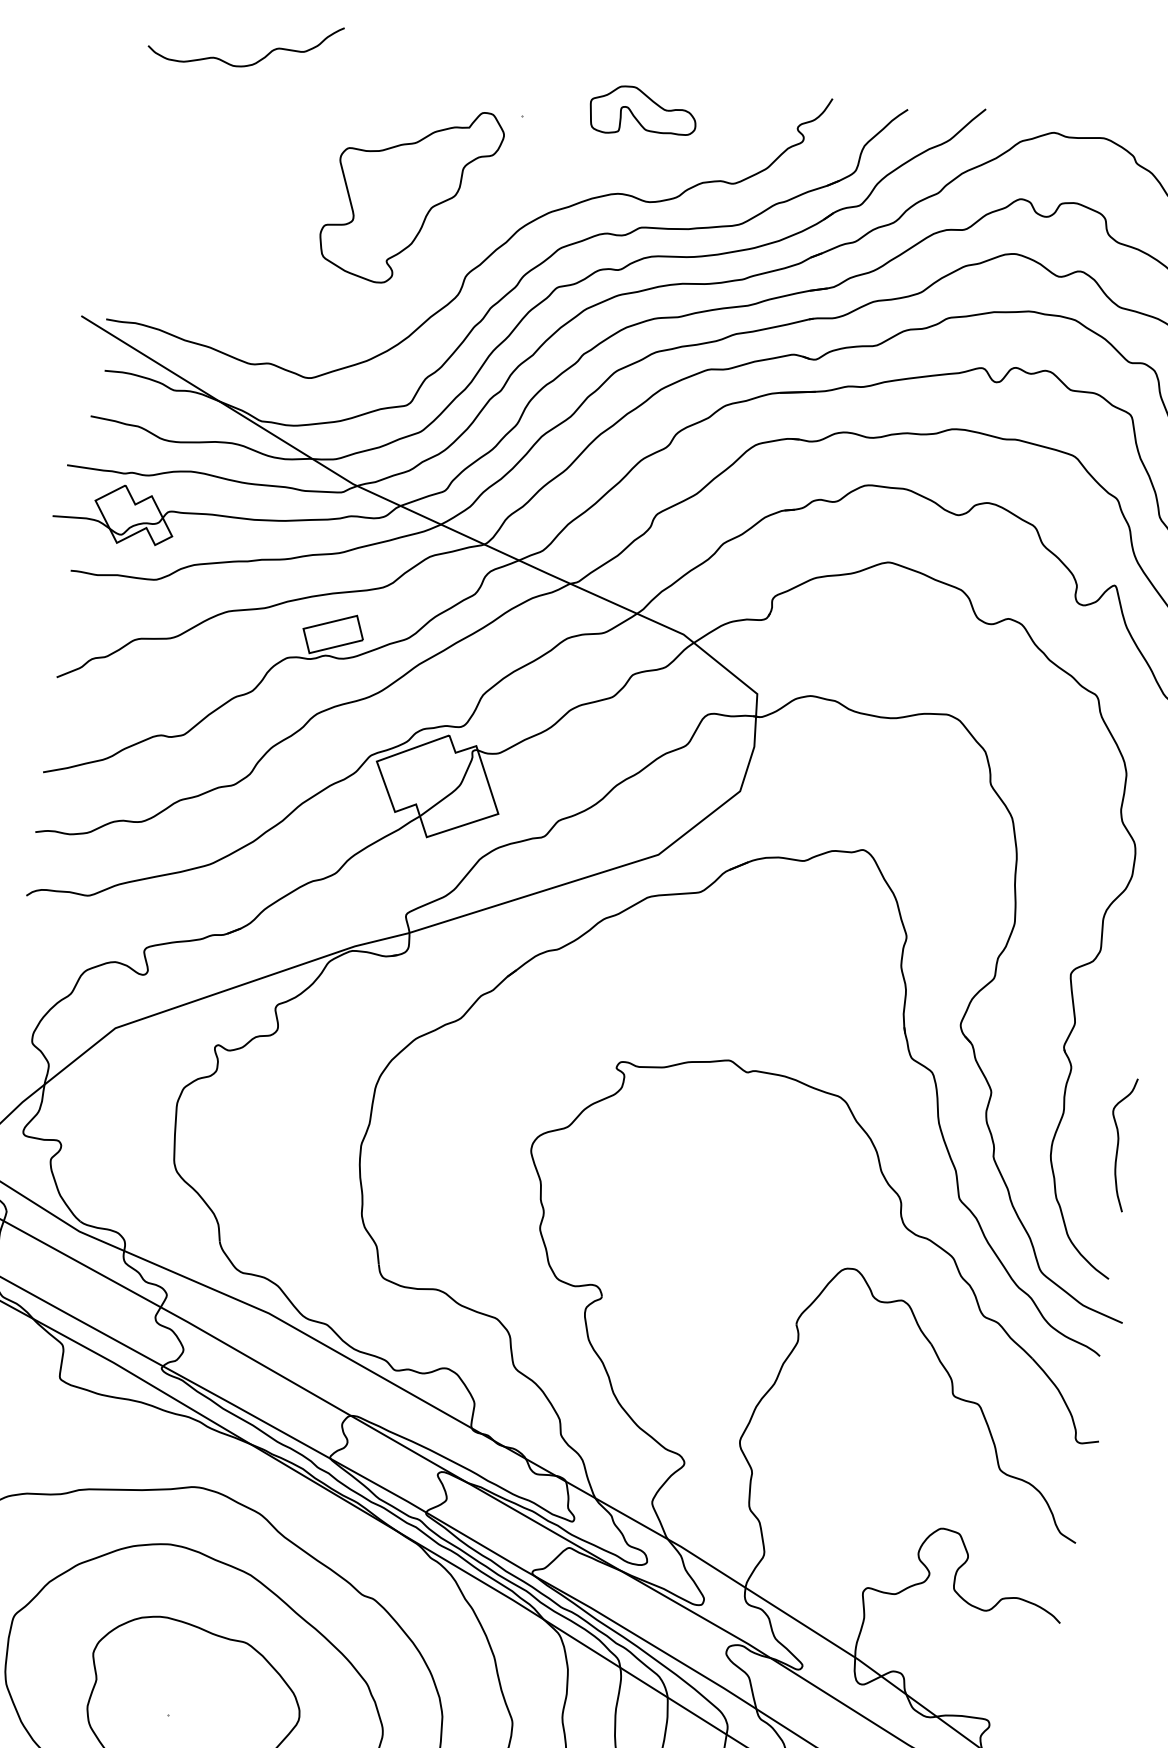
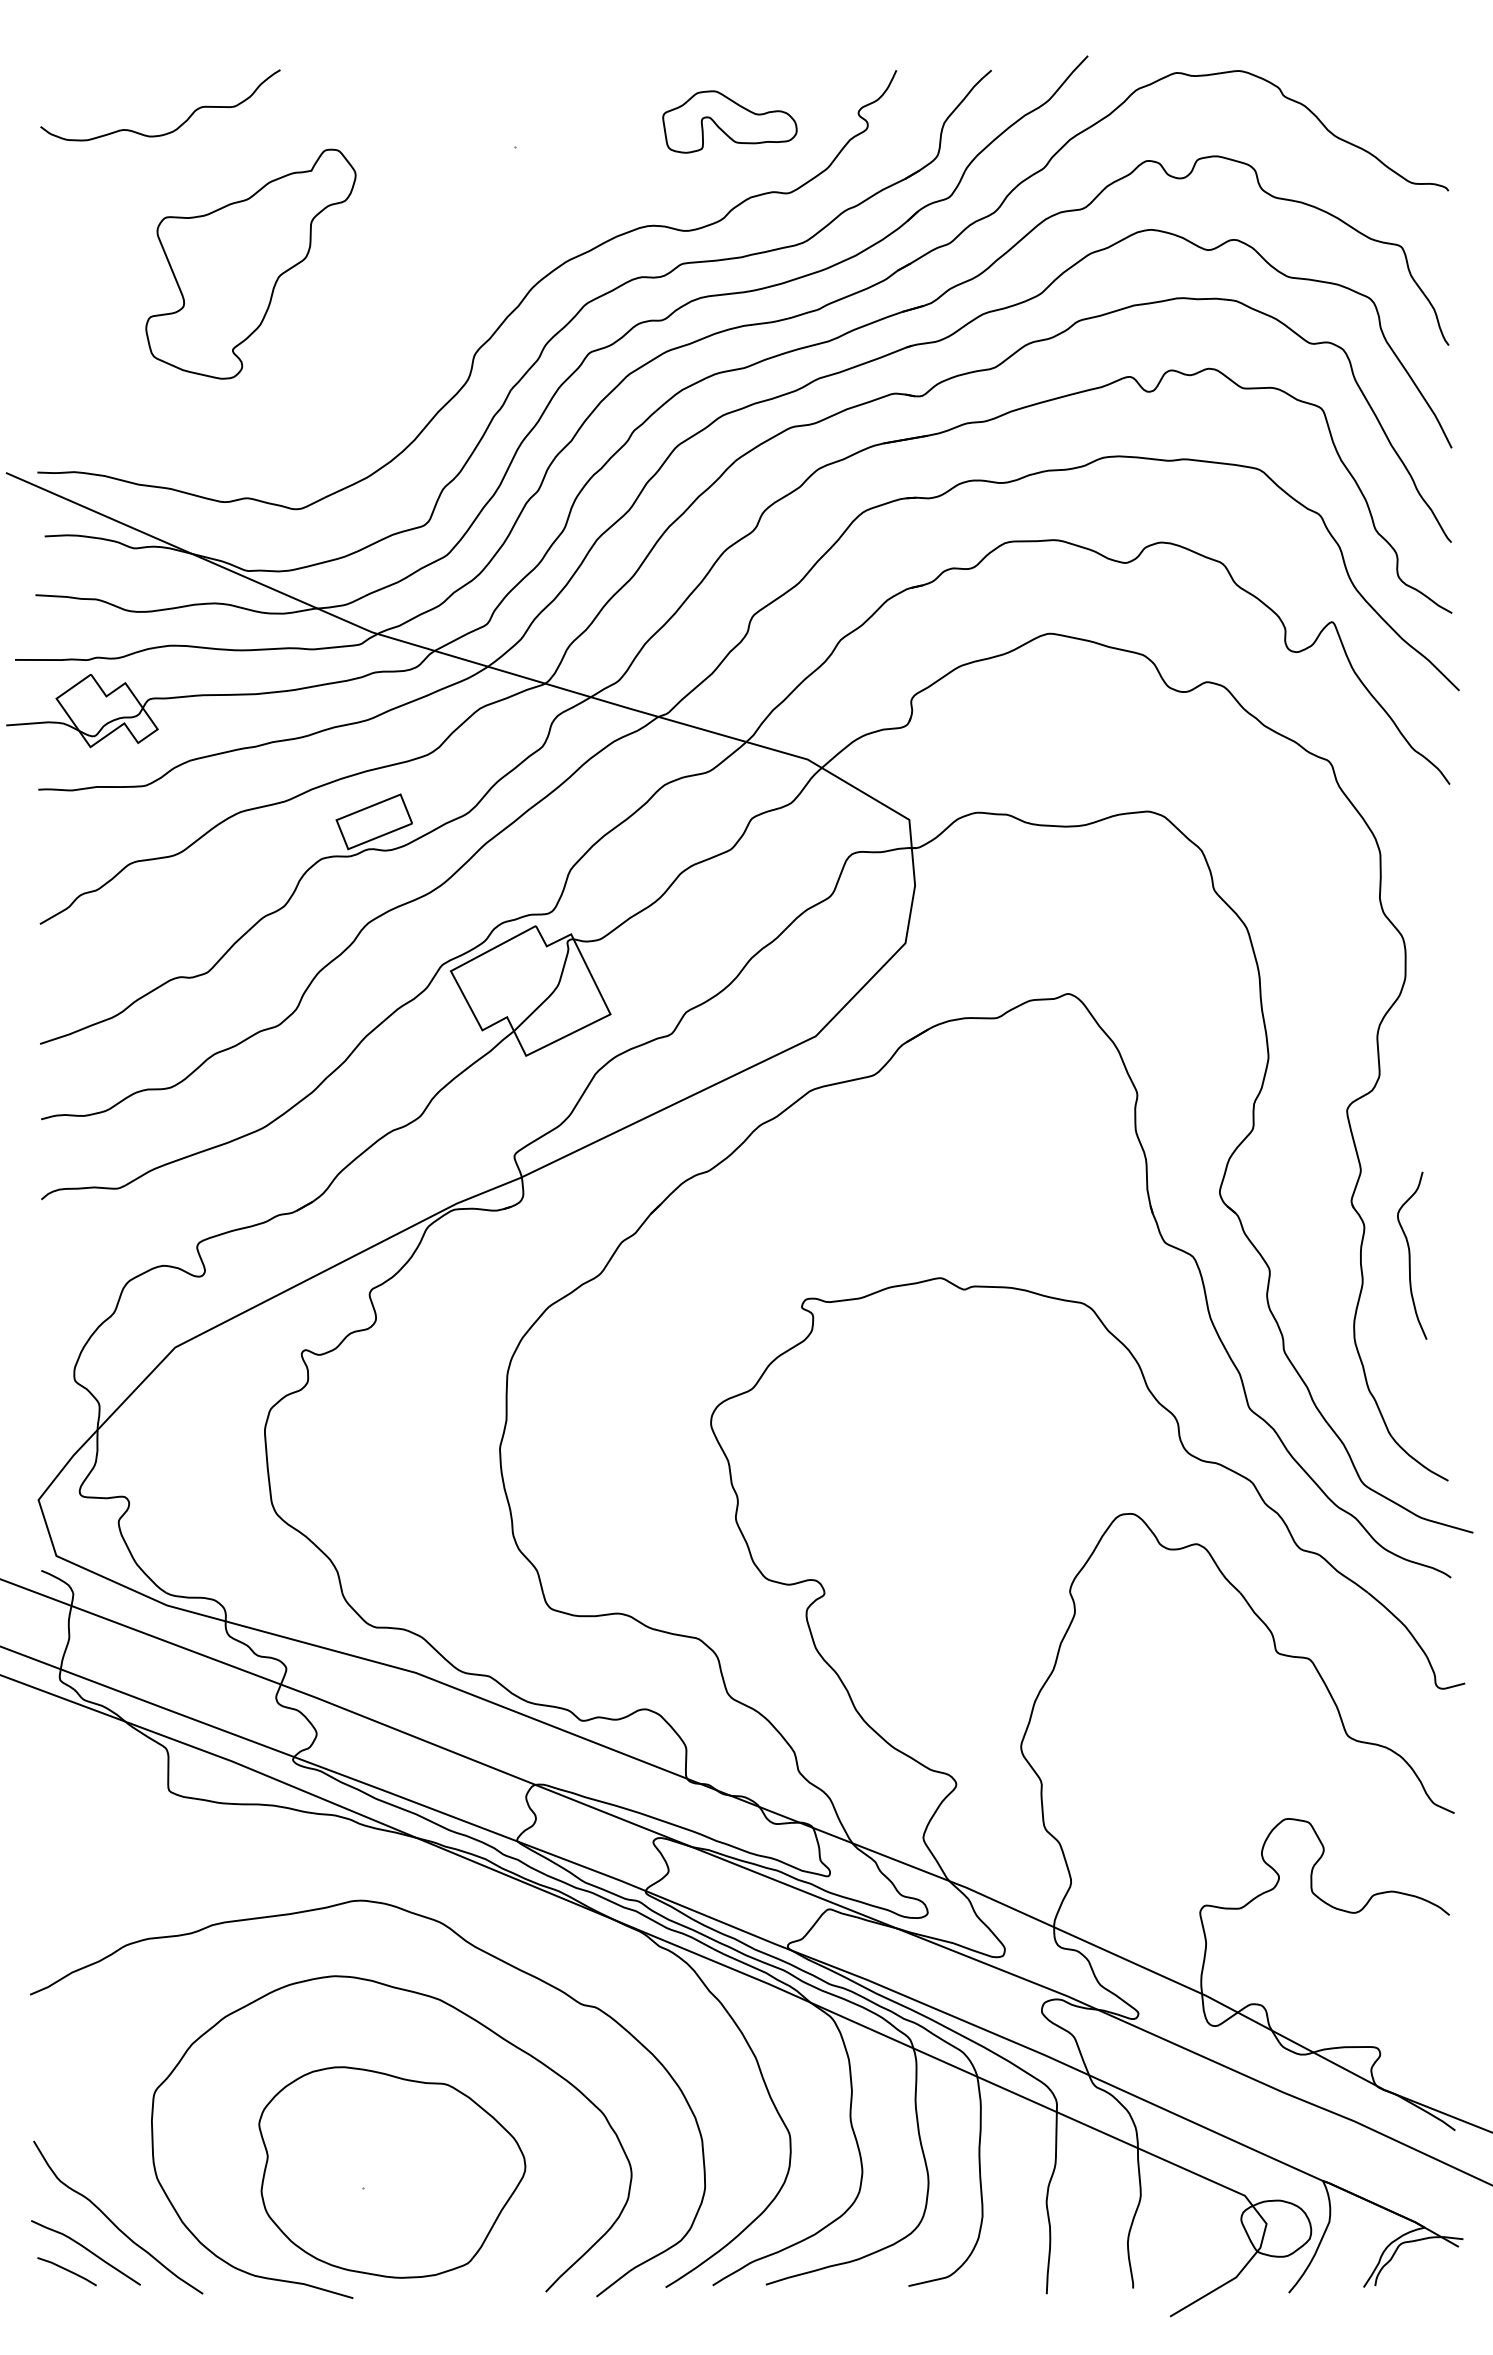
part: (643, 112) -> (729, 121), moved
part: (410, 194) -> (250, 263), moved
curve: (1118, 1143) -> (1410, 1255), moved

